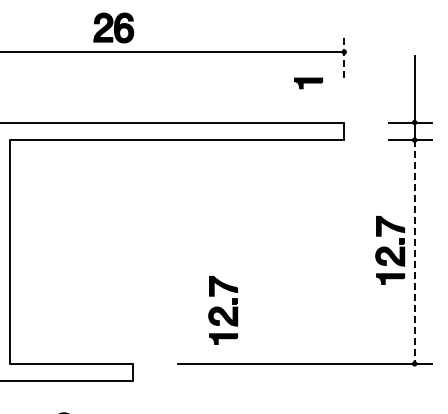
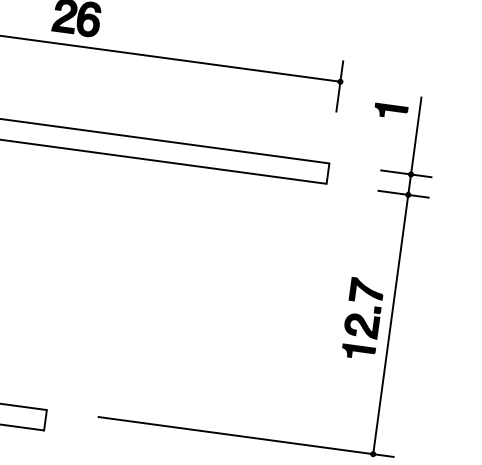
line: (344, 56) -> (340, 86), dashed -> solid
part: (308, 83) -> (391, 111), moved
line: (414, 251) -> (390, 323), dashed -> solid
part: (223, 310) -> (159, 362), removed

